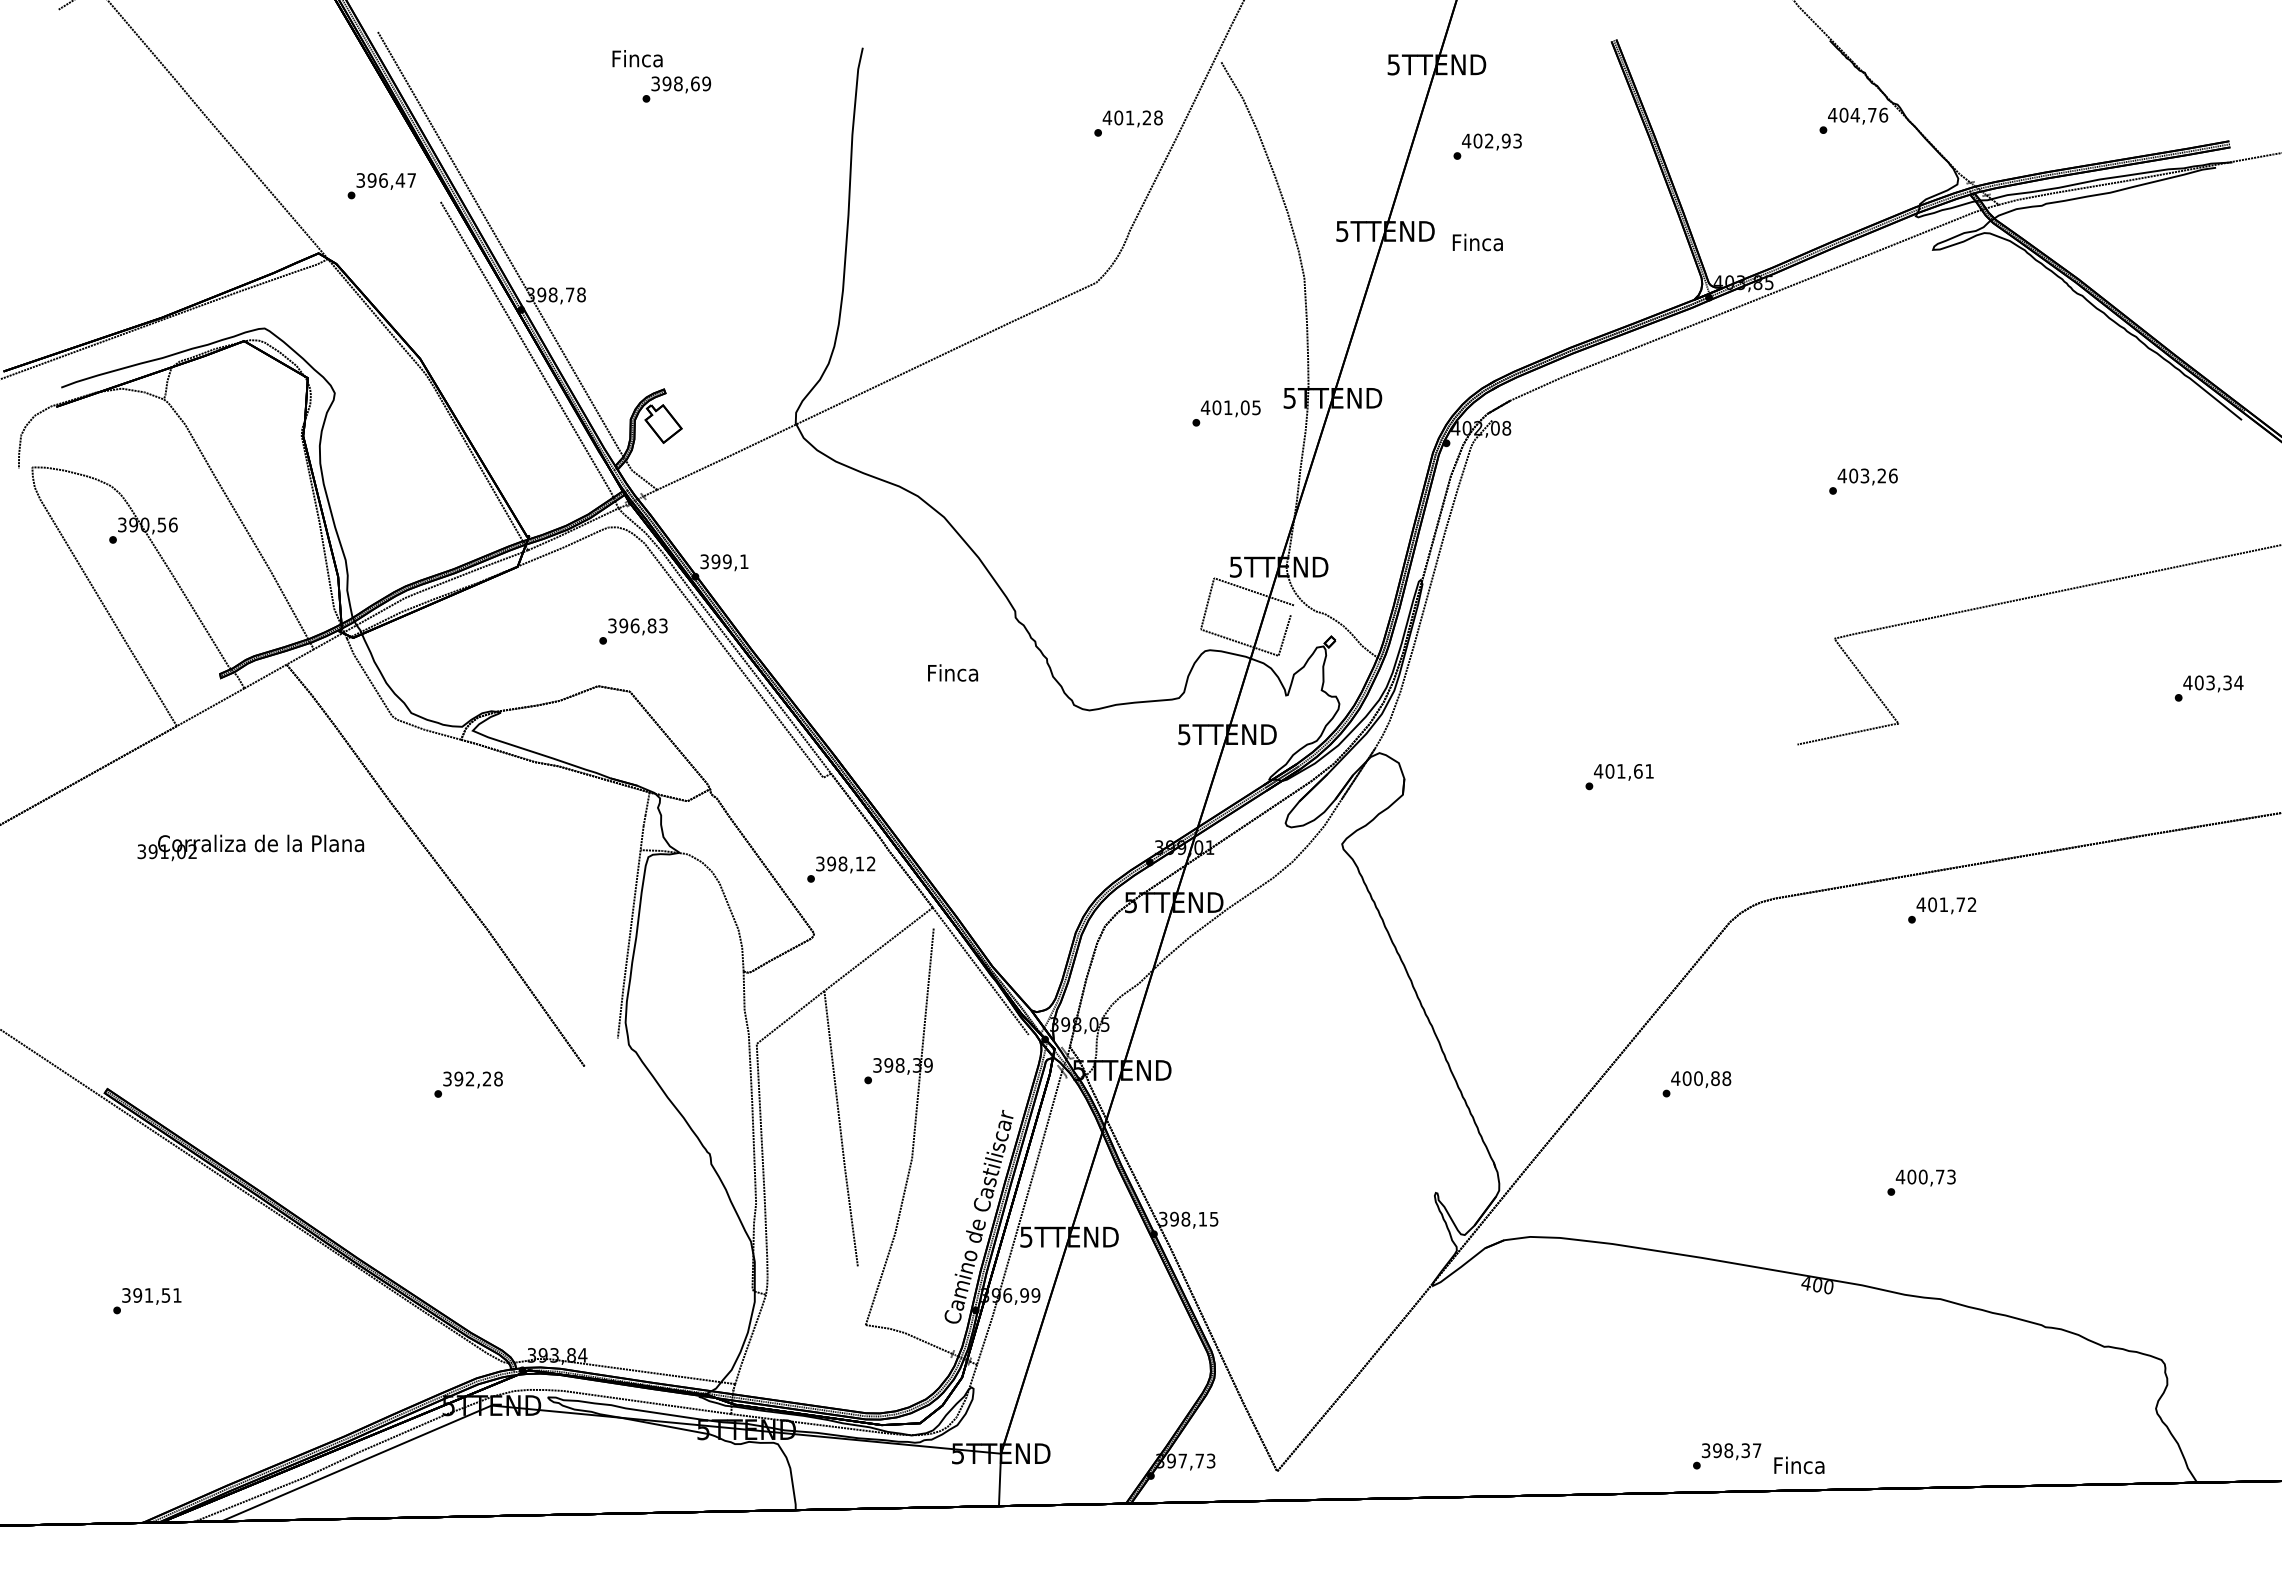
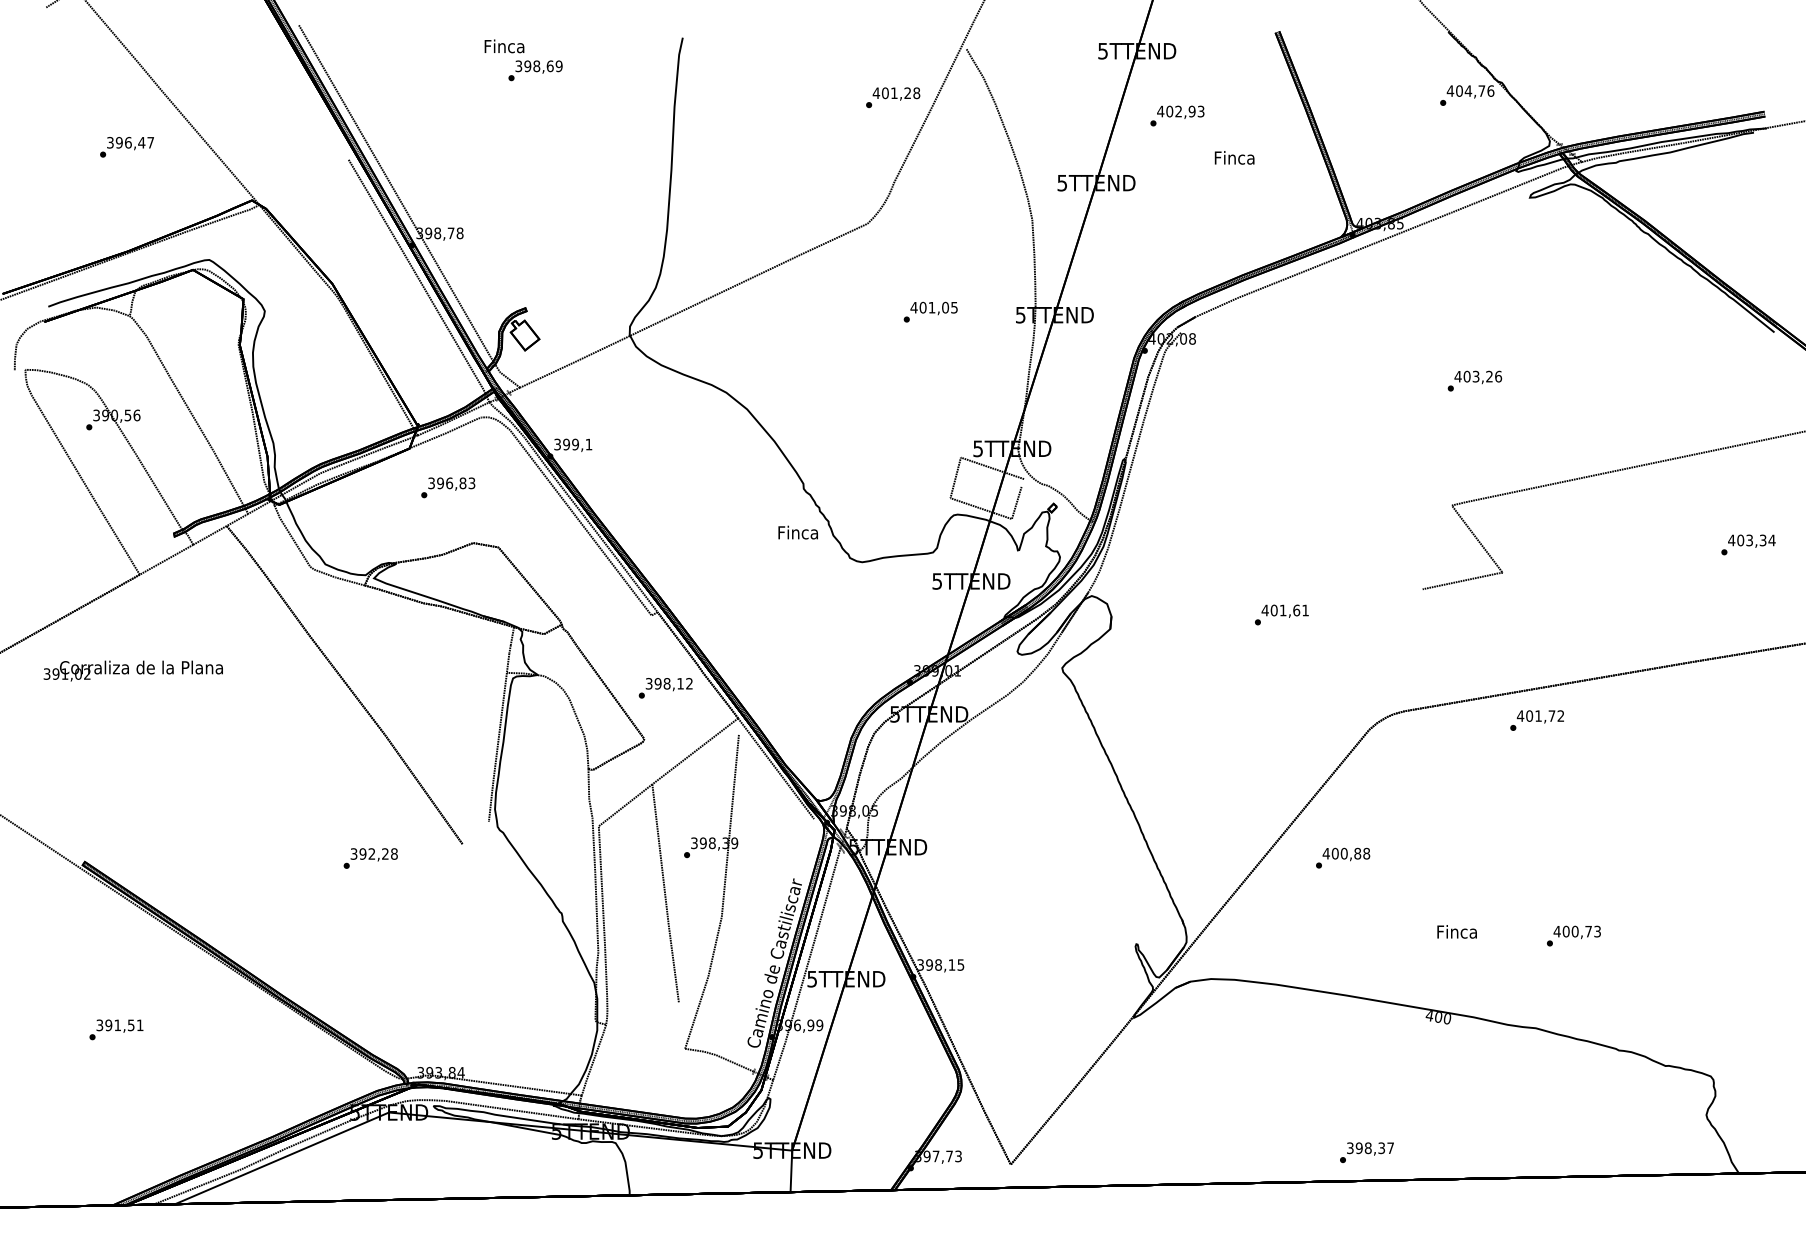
text: (381, 186) -> (126, 147), moved
text: (1477, 242) -> (1234, 157), moved
text: (1226, 412) -> (930, 311), moved
text: (633, 631) -> (448, 487), moved
text: (952, 672) -> (797, 532), moved
text: (249, 847) -> (132, 670), moved
text: (1921, 1181) -> (1573, 935), moved
text: (1798, 1464) -> (1456, 931), moved

